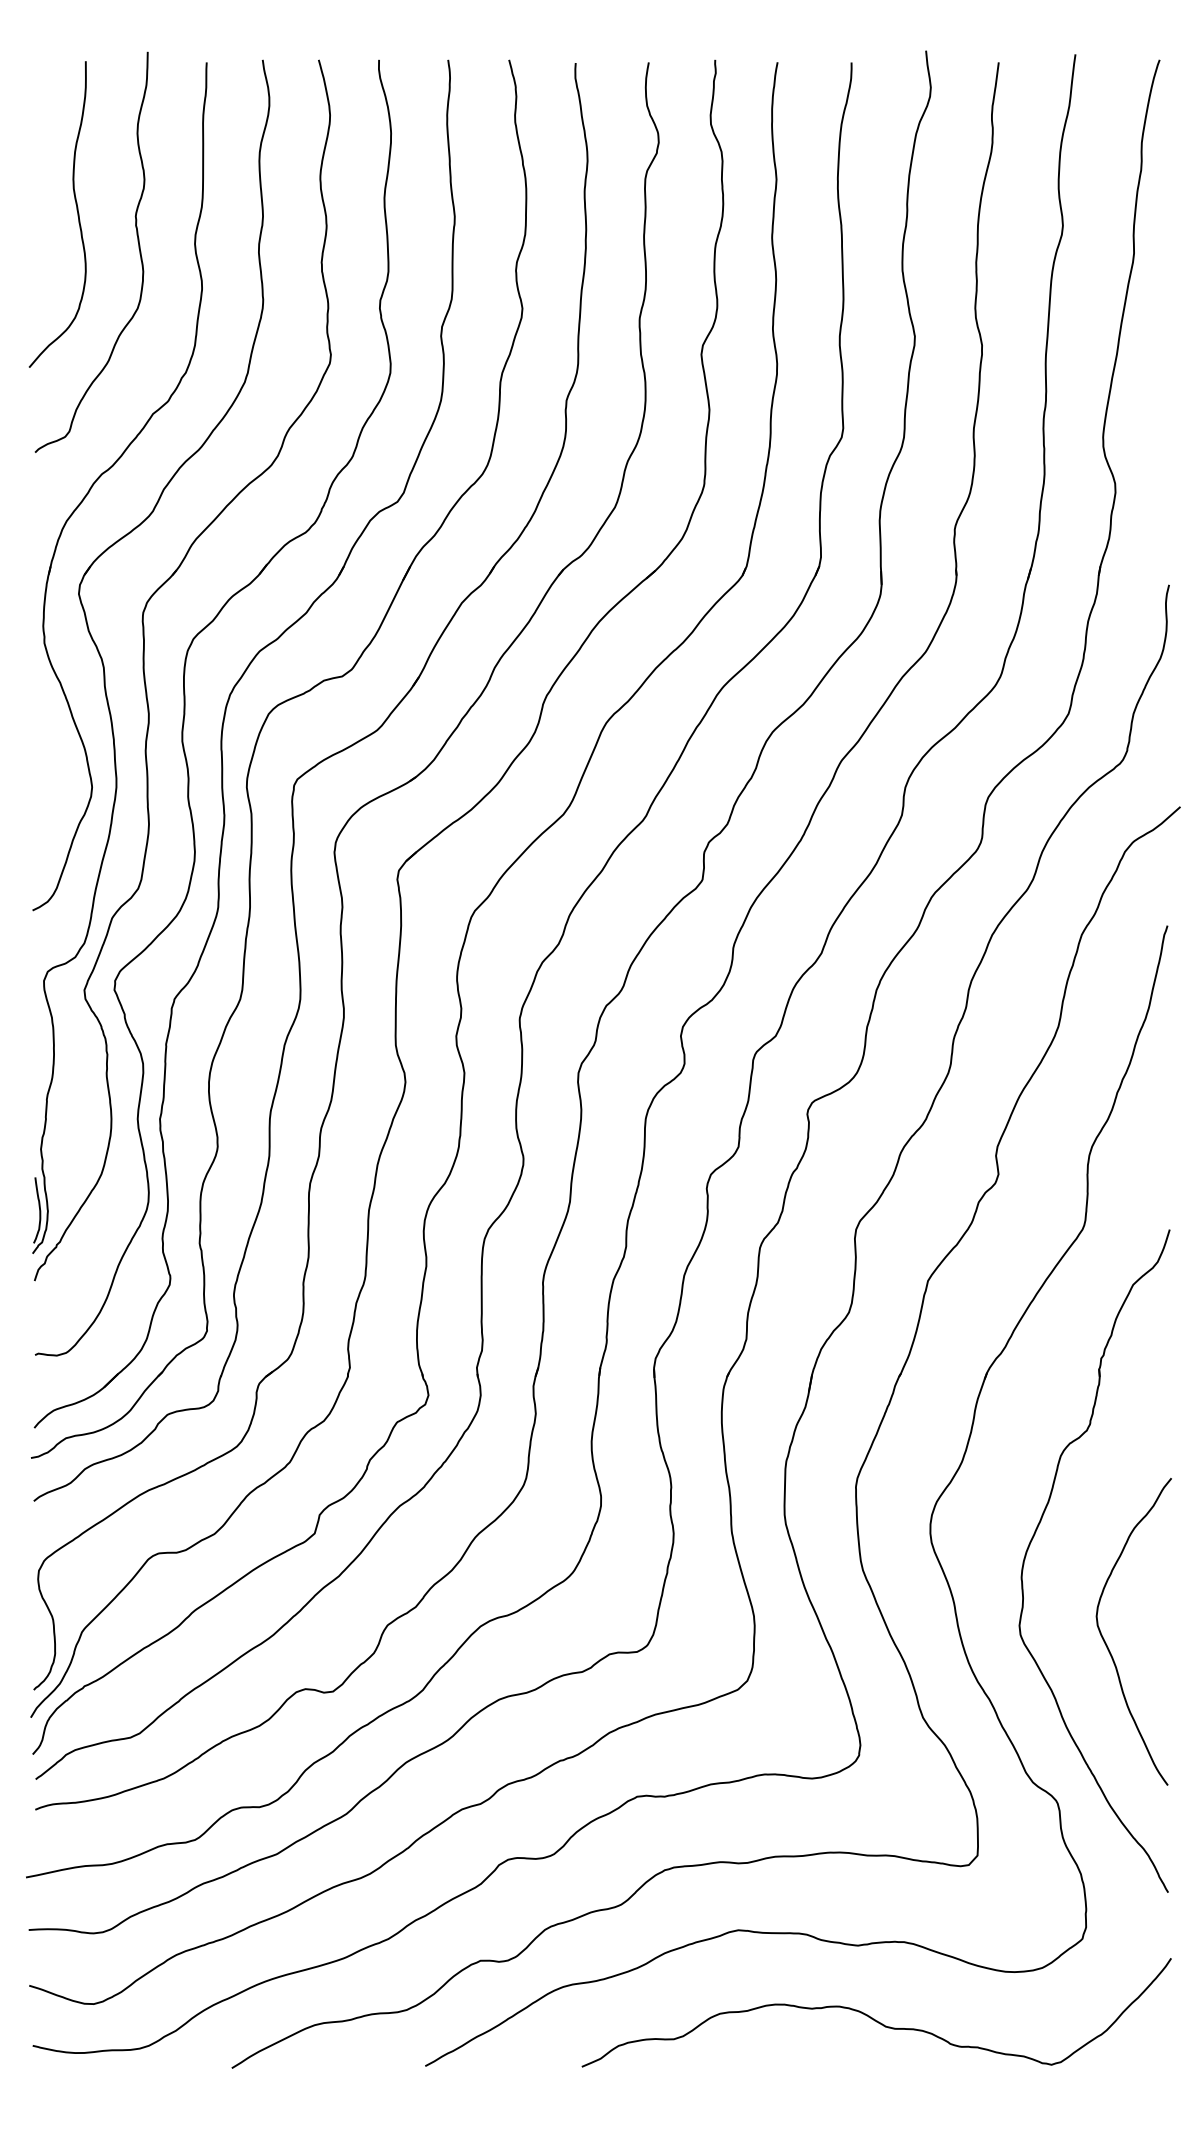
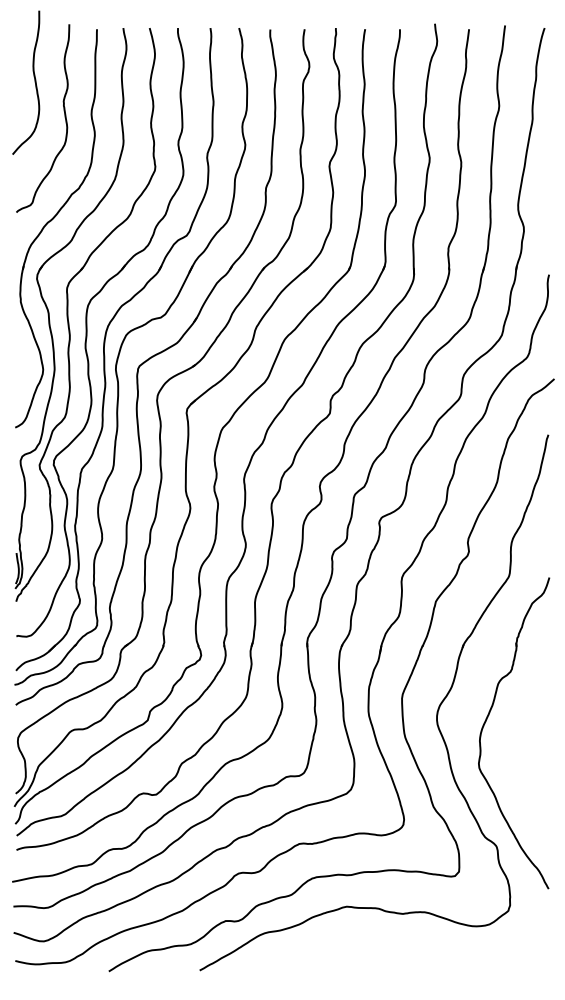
curve: (75, 214) -> (34, 82), moved
curve: (1108, 1642) -> (520, 771), removed
curve: (873, 2017) -> (410, 947), removed

